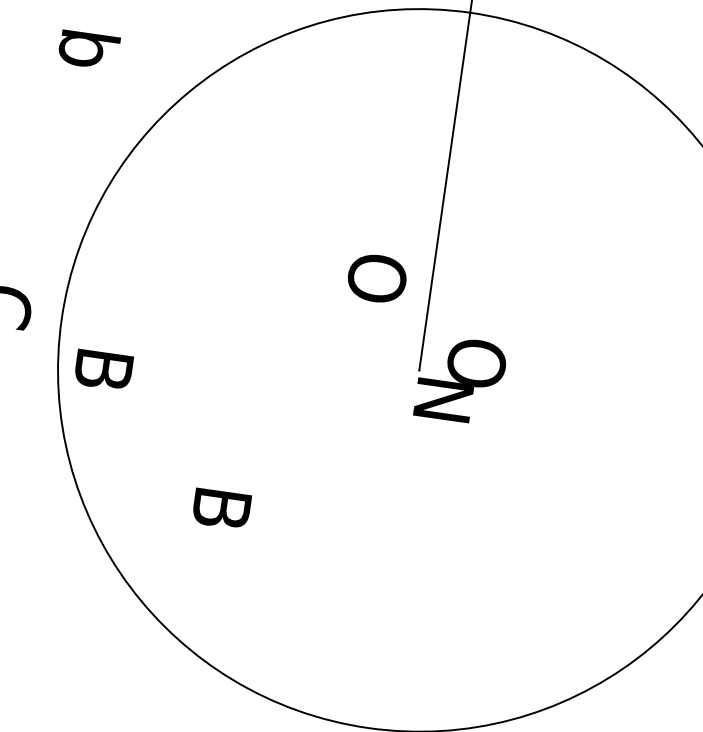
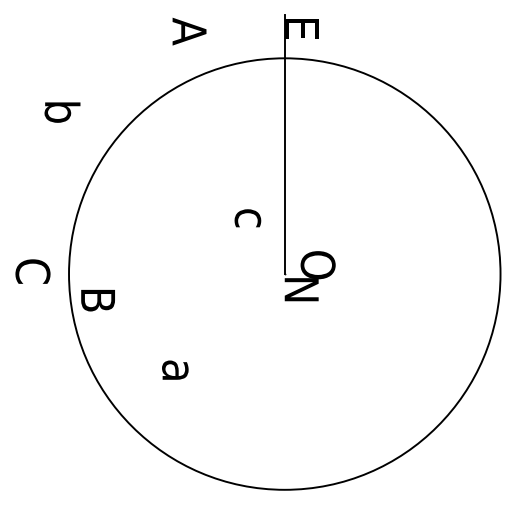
text: (376, 278) -> (251, 223), O -> c
text: (221, 507) -> (179, 371), B -> a

